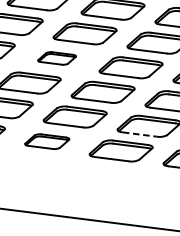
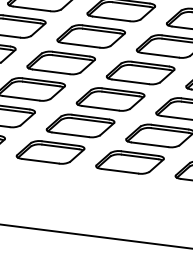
part: (56, 58) -> (60, 62), size x1.67
line: (140, 134) -> (150, 144), dashed -> solid
part: (47, 141) -> (50, 152), size x1.43

